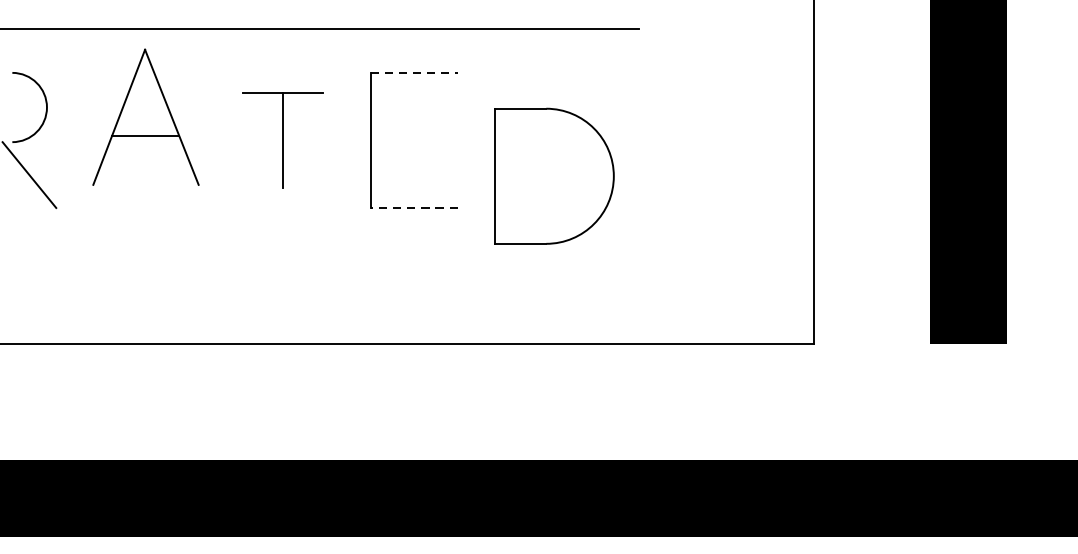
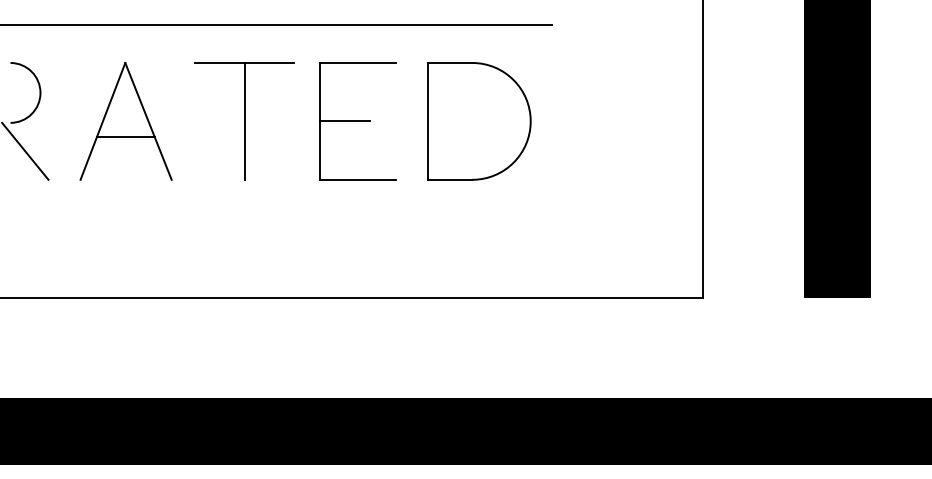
line: (413, 72) -> (357, 62), dashed -> solid
part: (145, 116) -> (125, 120), moved
part: (282, 140) -> (244, 121), size x1.43
line: (399, 140) -> (345, 121), added
part: (554, 176) -> (479, 121), moved
line: (413, 207) -> (357, 179), dashed -> solid

